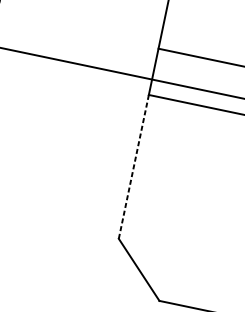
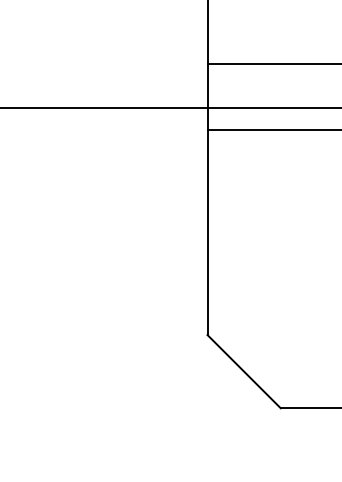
line: (133, 166) -> (207, 232), dashed -> solid

